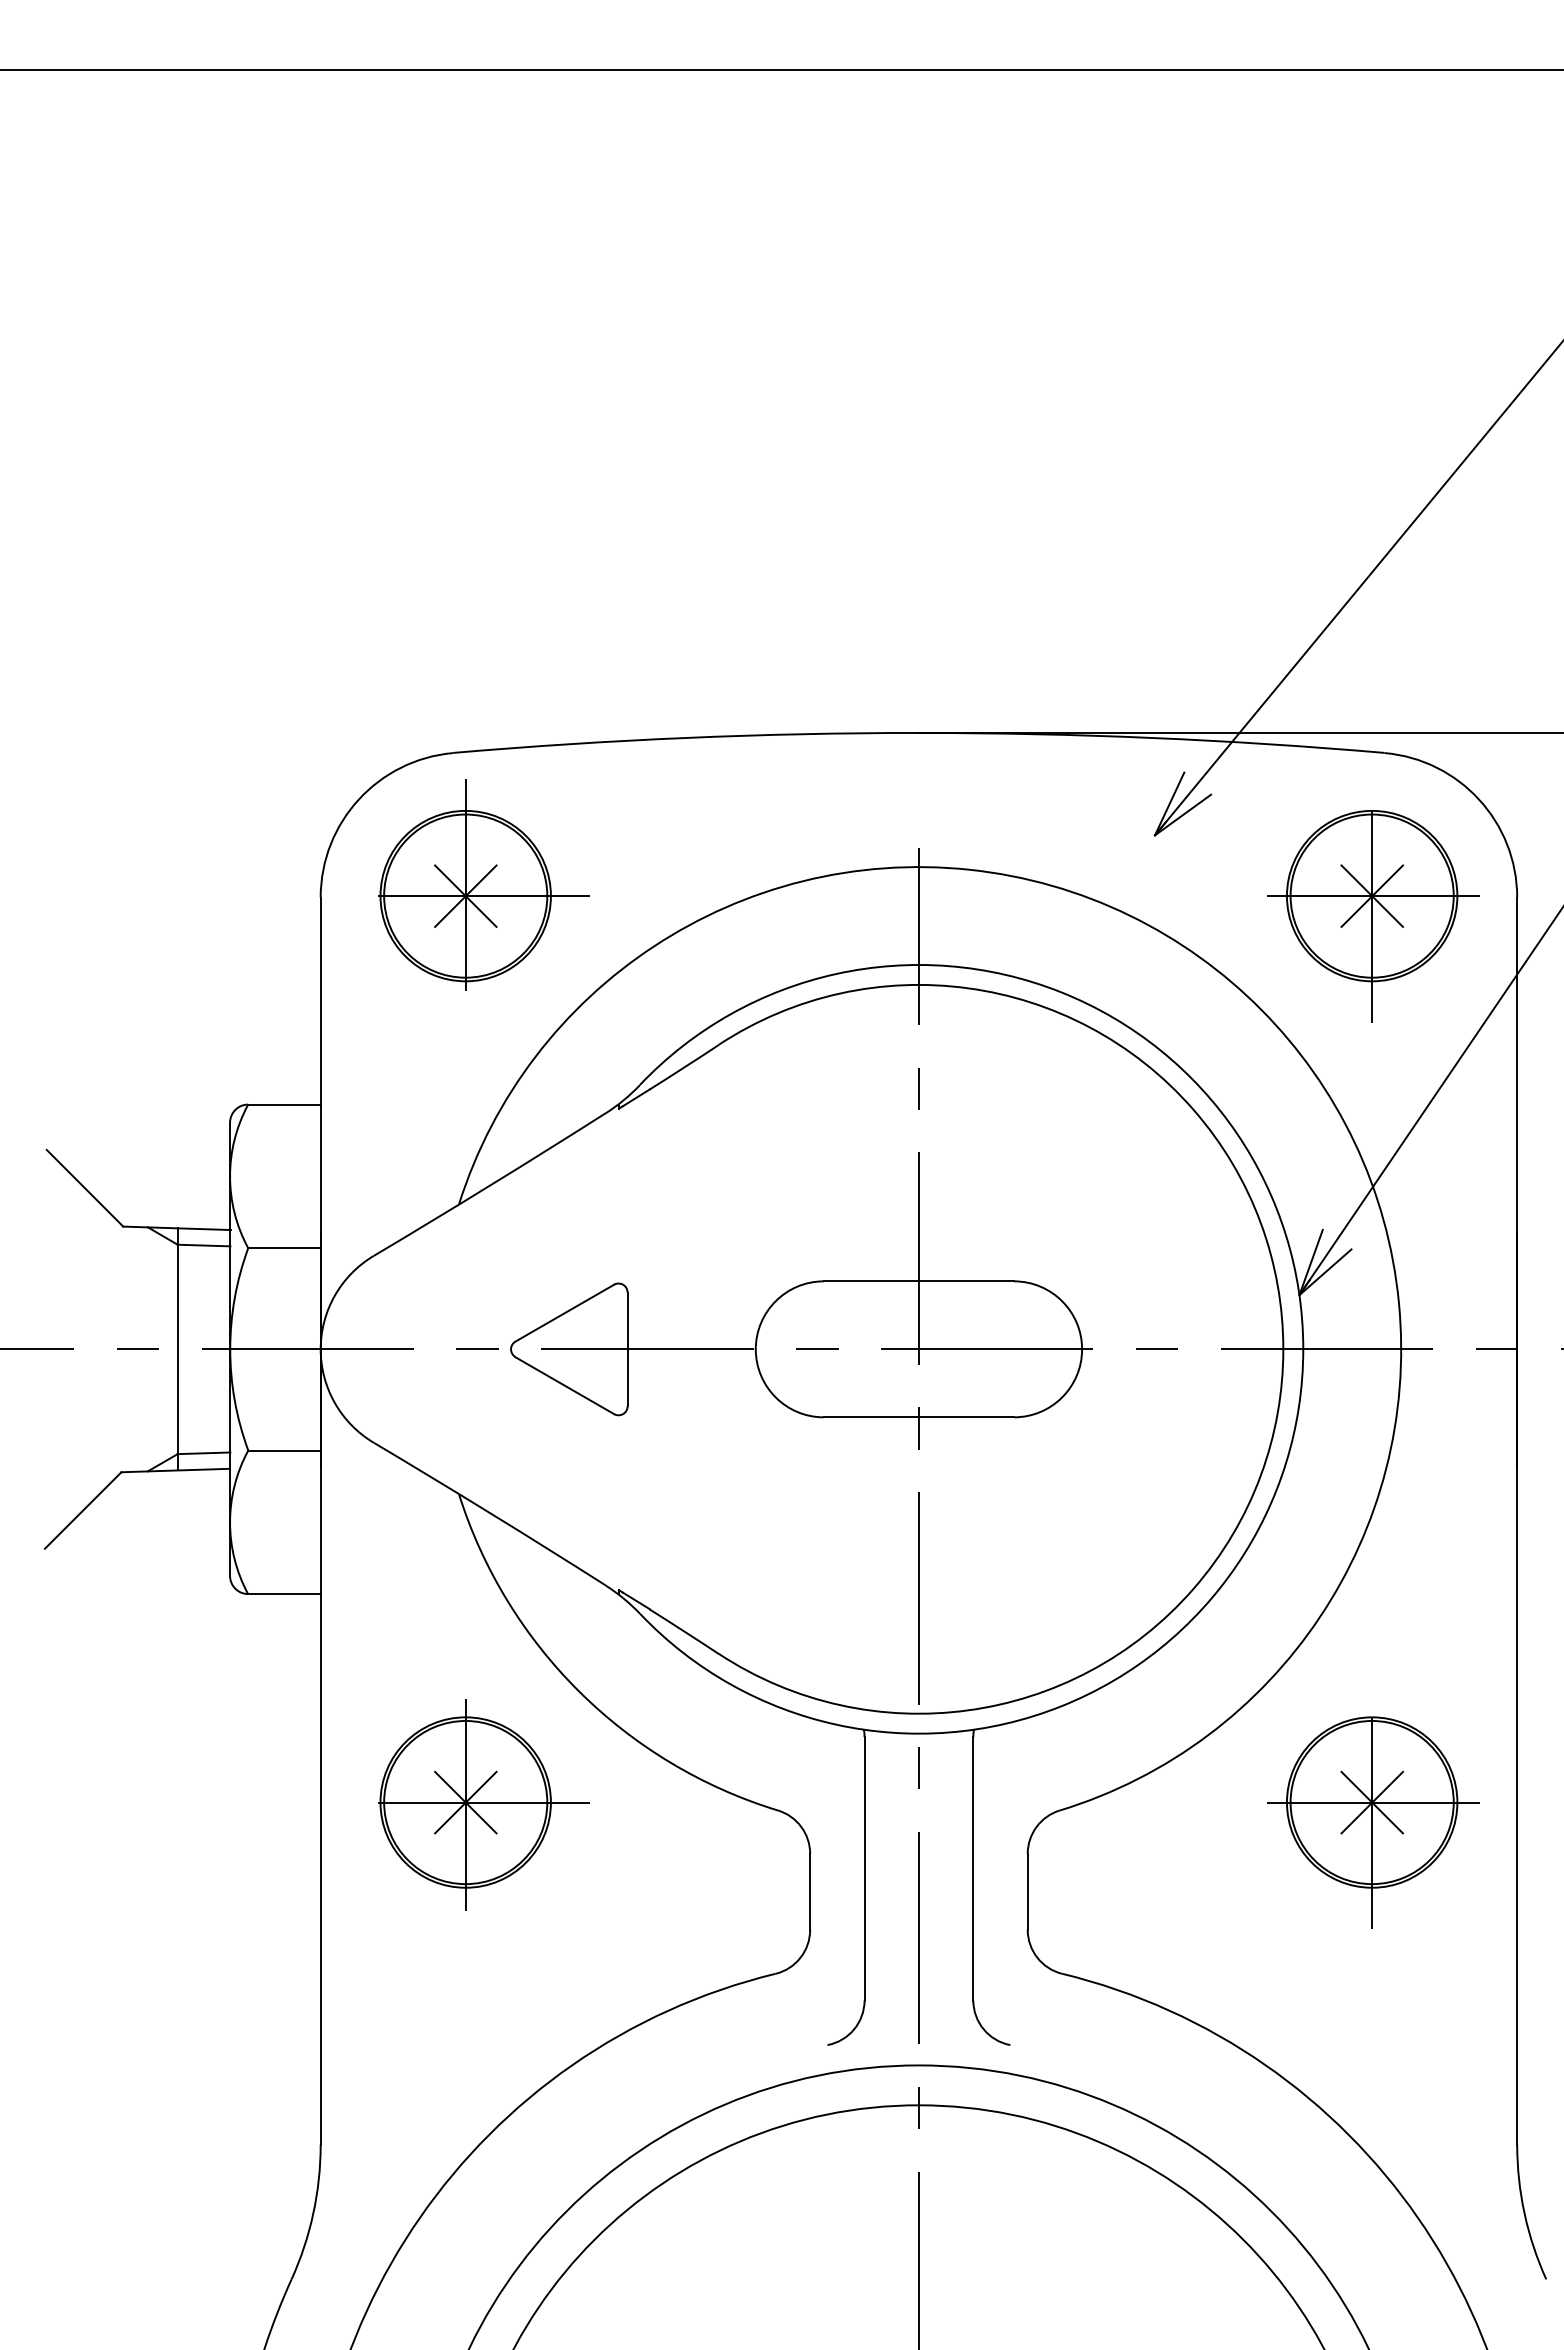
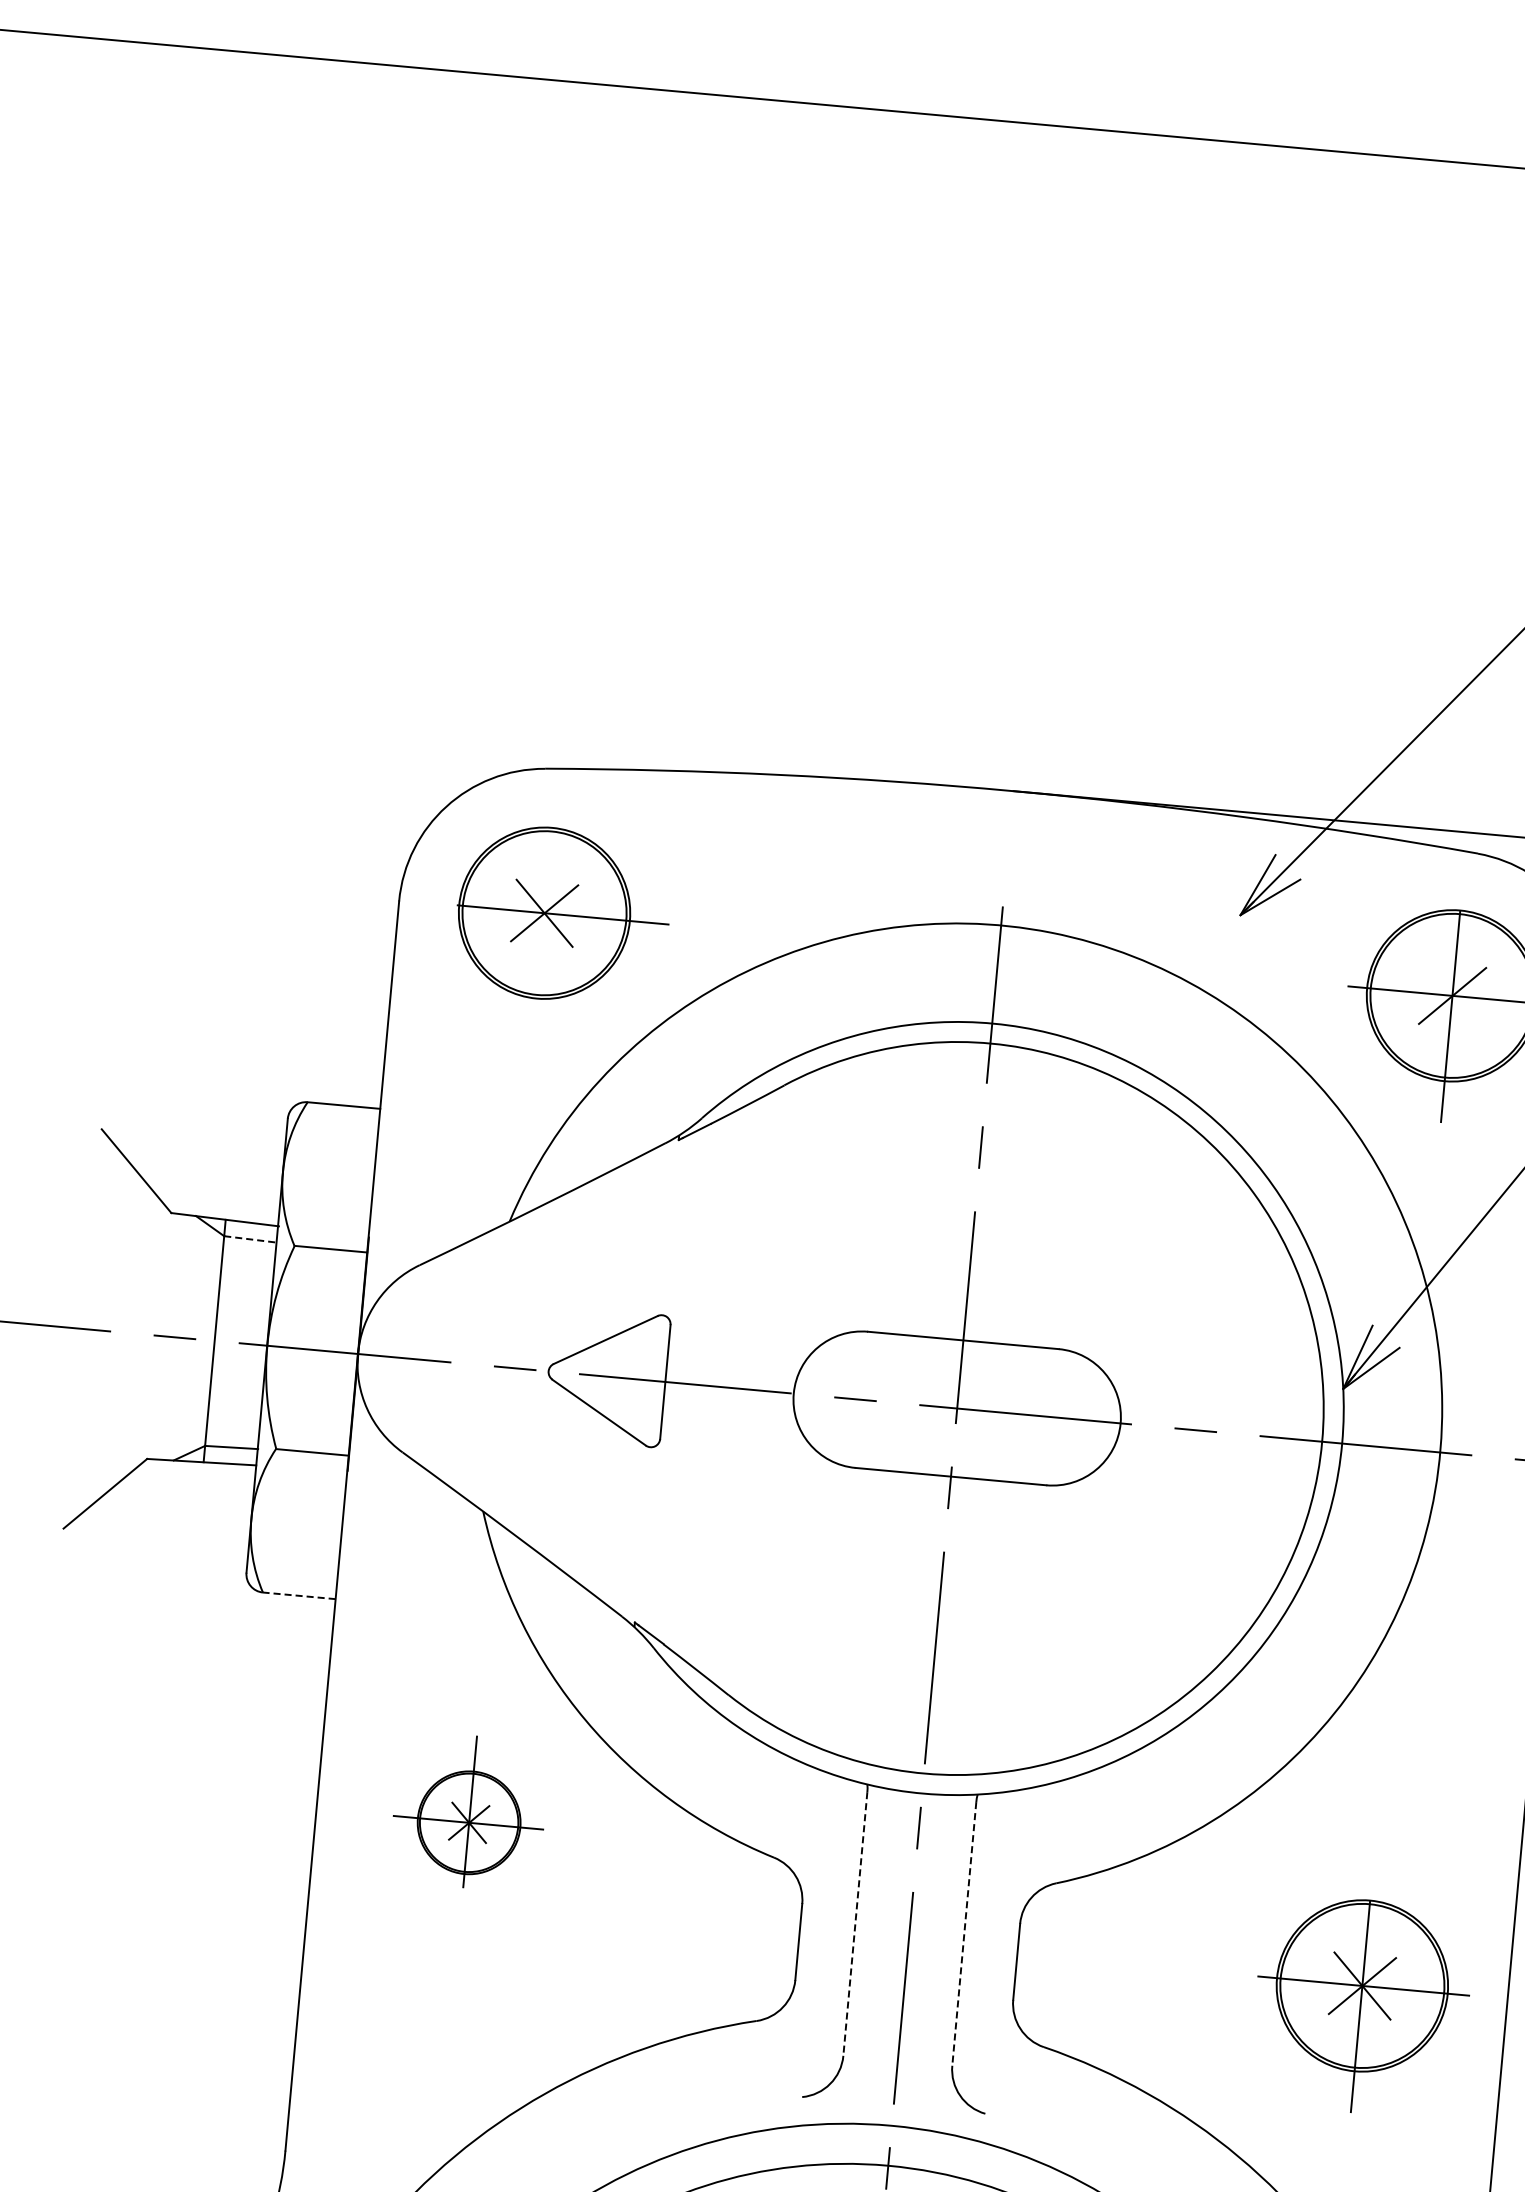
line: (465, 873) -> (546, 890), removed
line: (1371, 895) -> (1451, 995), removed
line: (204, 1245) -> (251, 1239), solid -> dashed
line: (283, 1594) -> (298, 1596), solid -> dashed
part: (483, 1804) -> (479, 1824), size x0.6
part: (1373, 1822) -> (1361, 2006), moved
line: (864, 1868) -> (855, 1923), solid -> dashed
line: (973, 1868) -> (964, 1933), solid -> dashed

